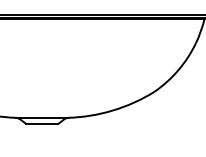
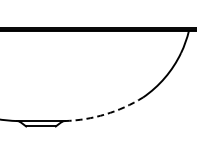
arc: (113, 110) -> (105, 114), solid -> dashed

